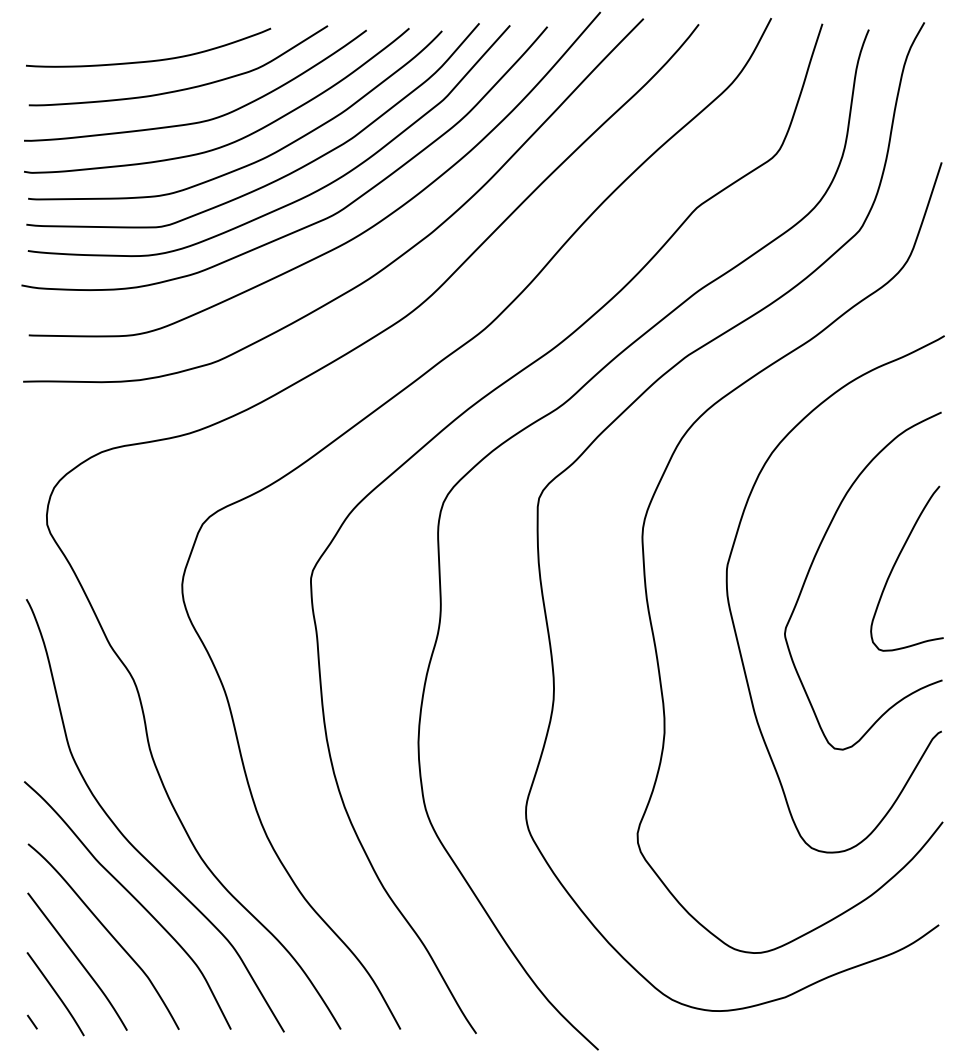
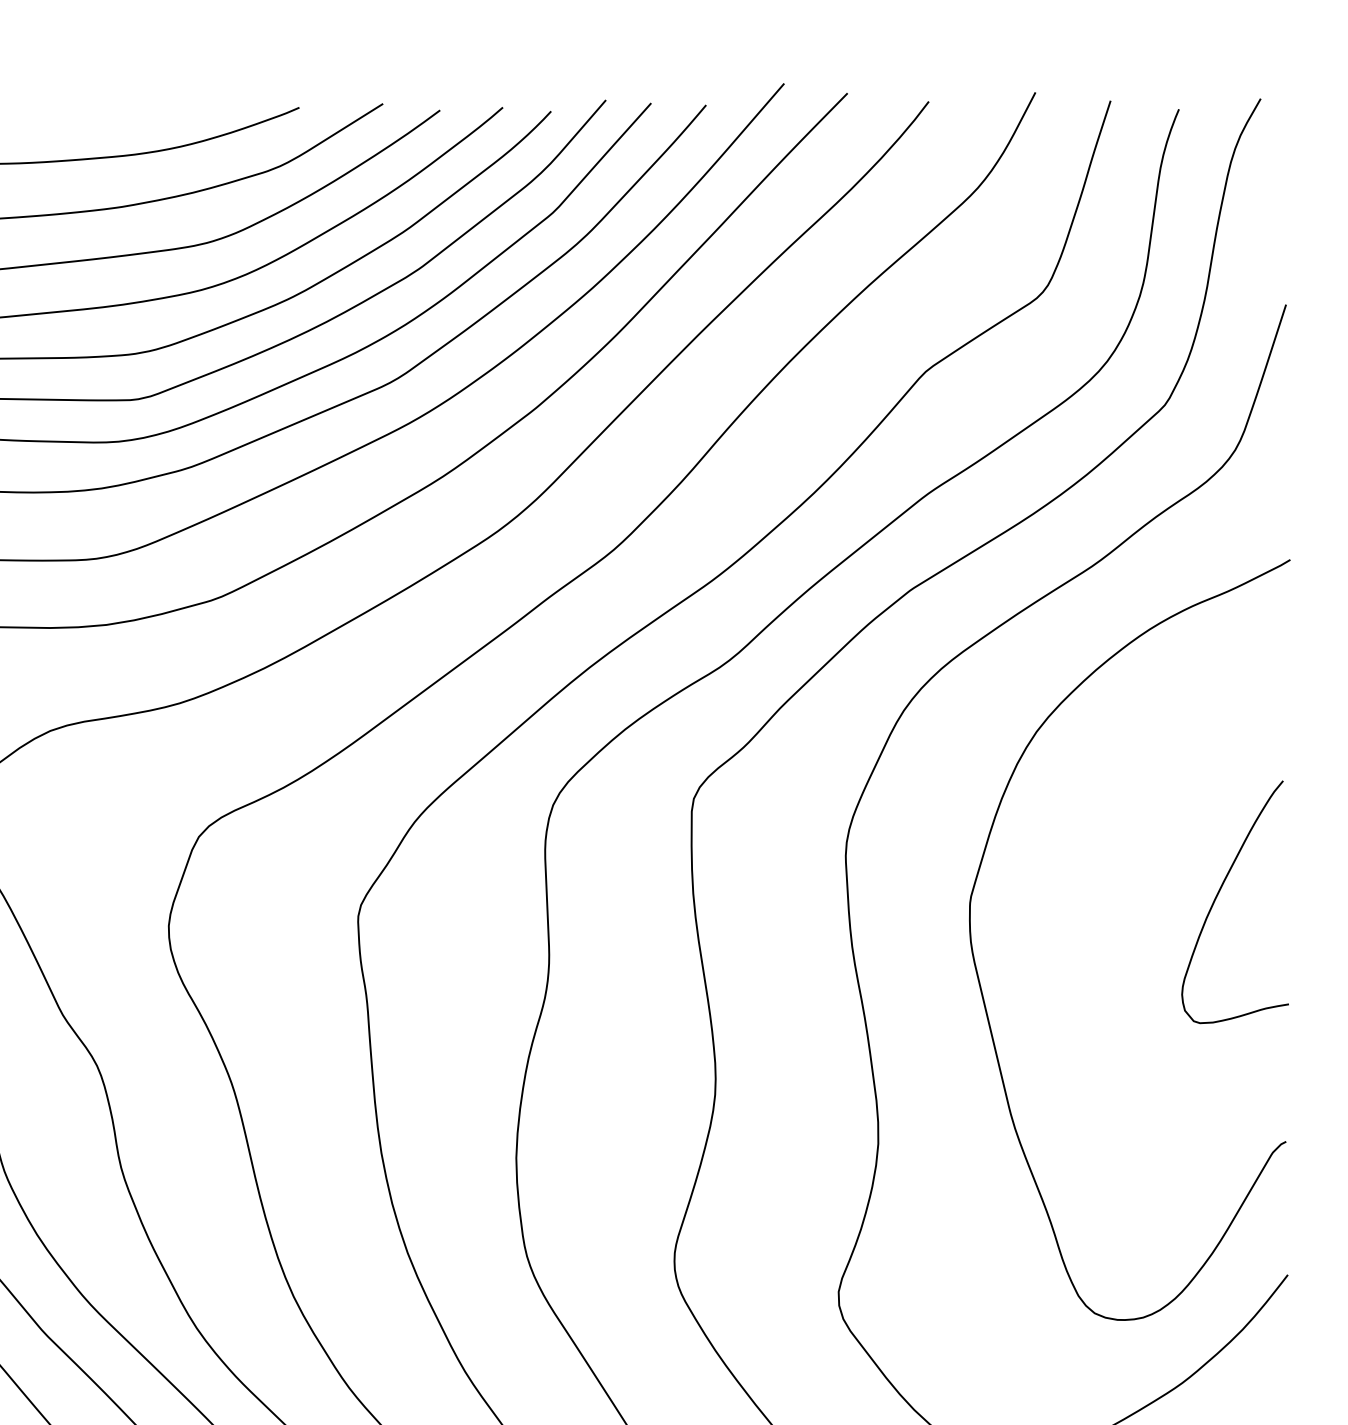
curve: (814, 560) -> (1098, 890), removed

